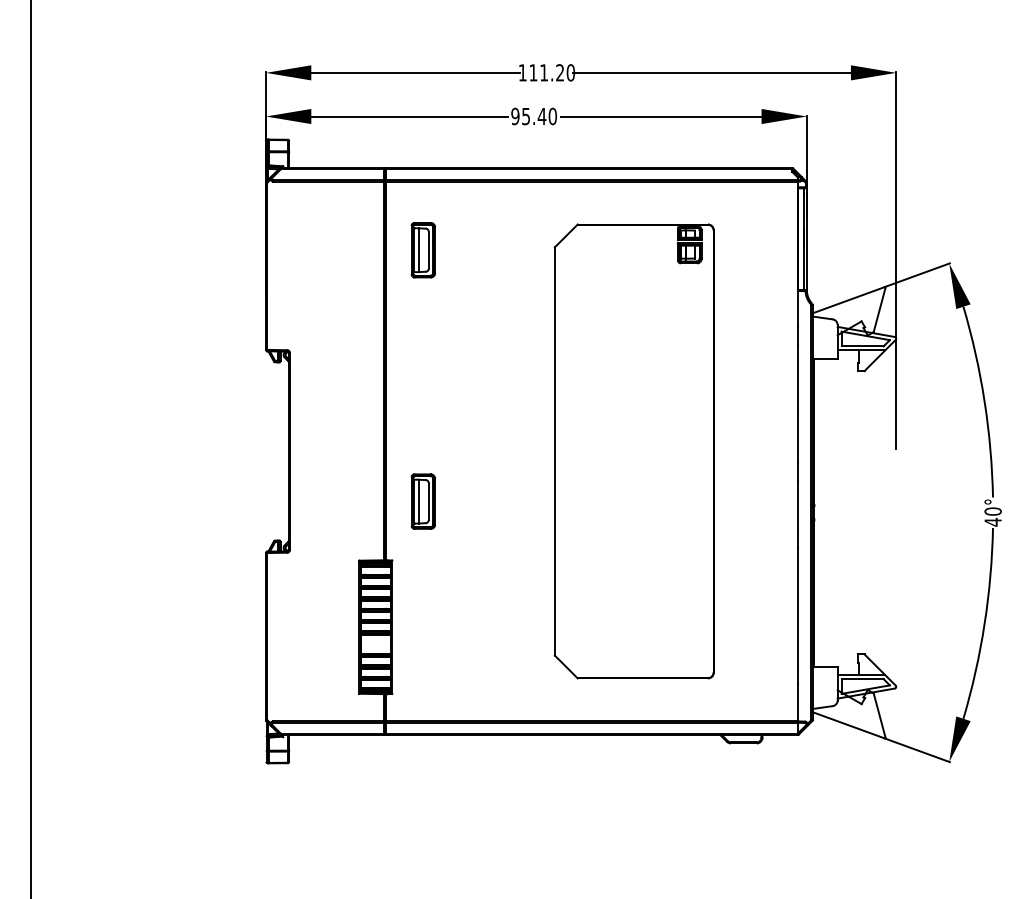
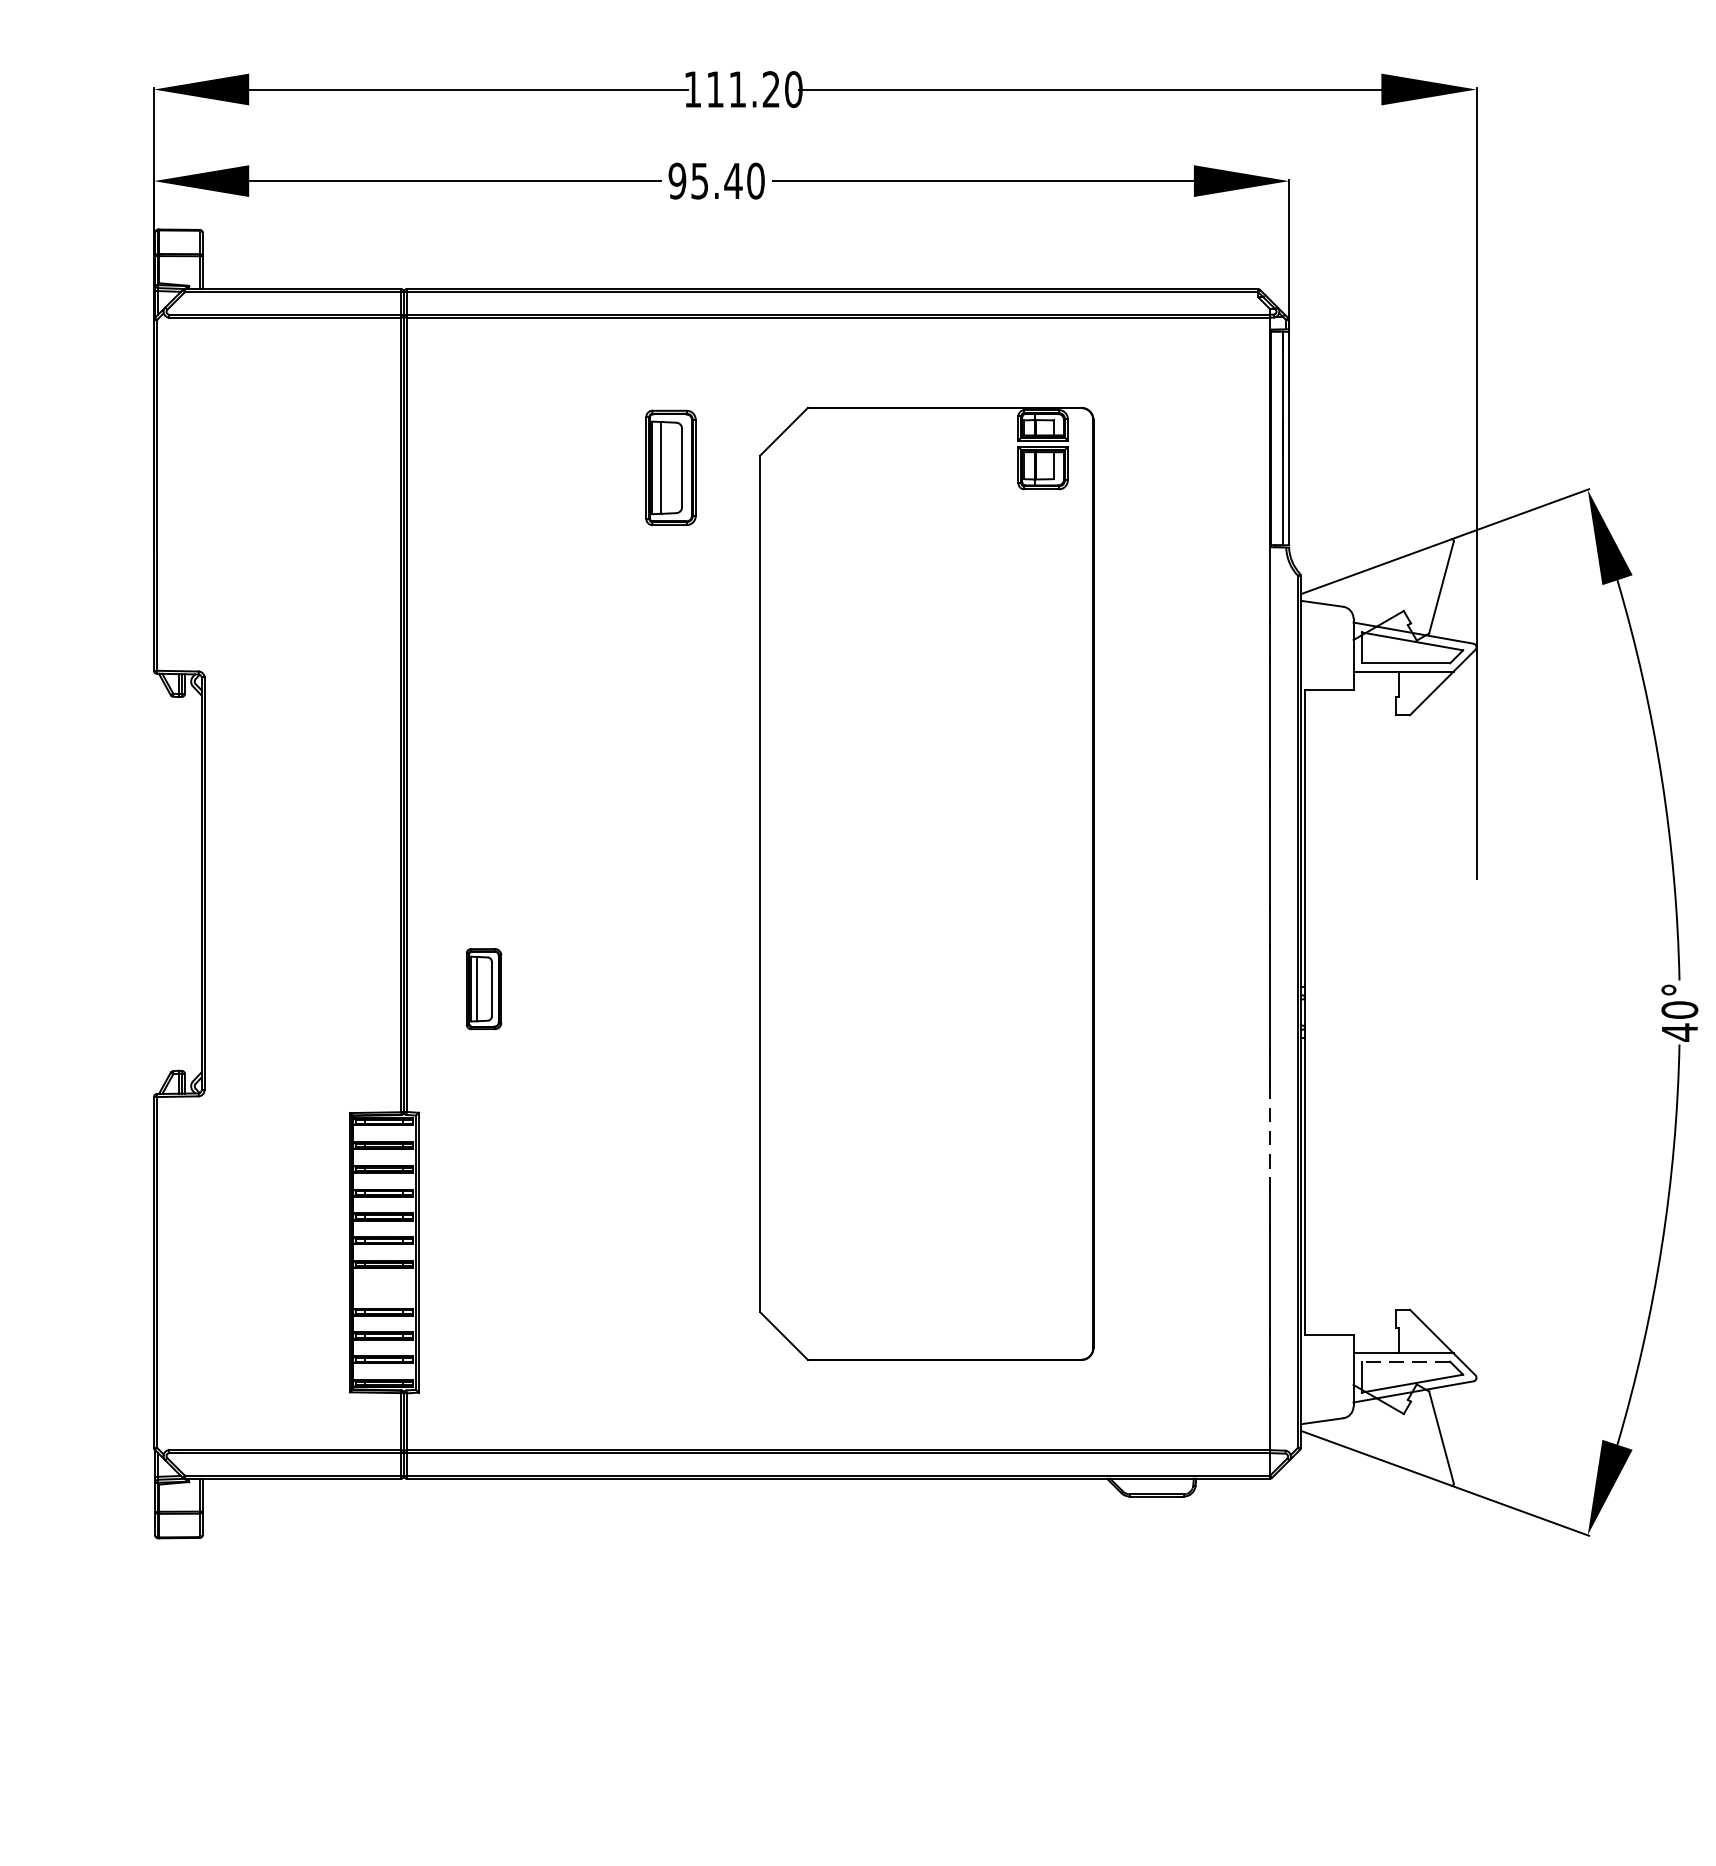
part: (422, 250) -> (669, 468), moved
part: (422, 501) -> (482, 988), size x0.7
line: (797, 573) -> (1269, 1139), solid -> dashed
line: (862, 679) -> (1405, 1362), solid -> dashed

